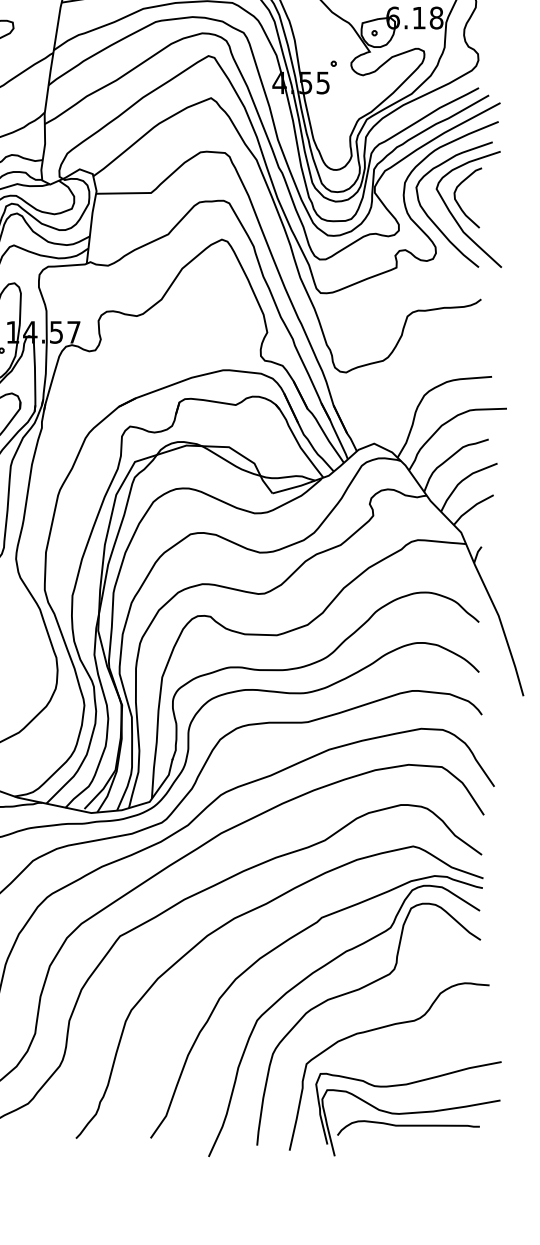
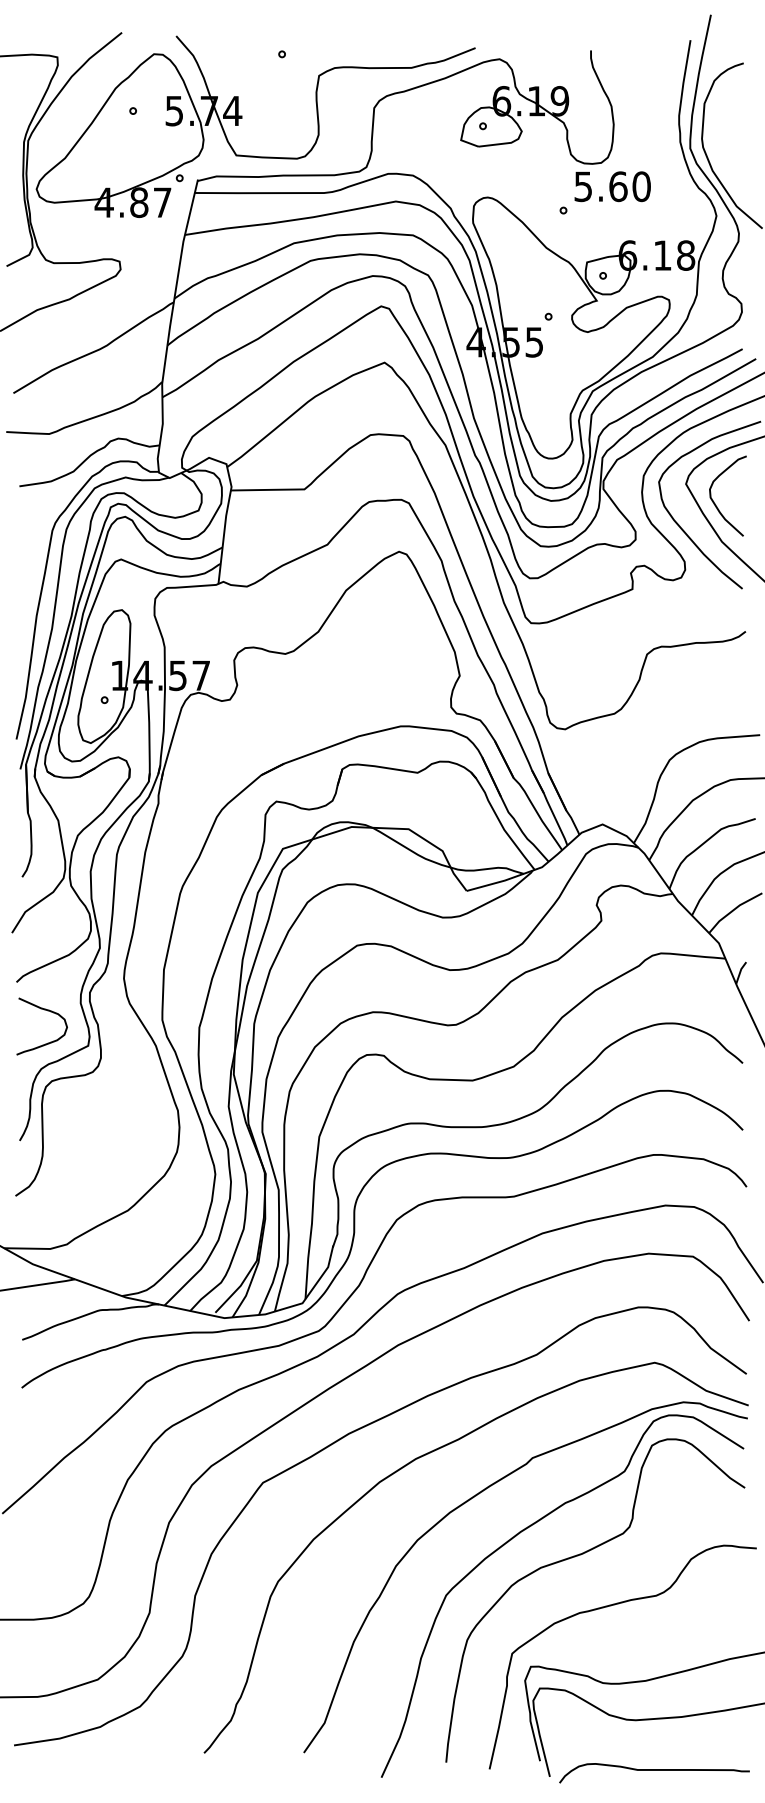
curve: (408, 1126) -> (654, 1770), moved

